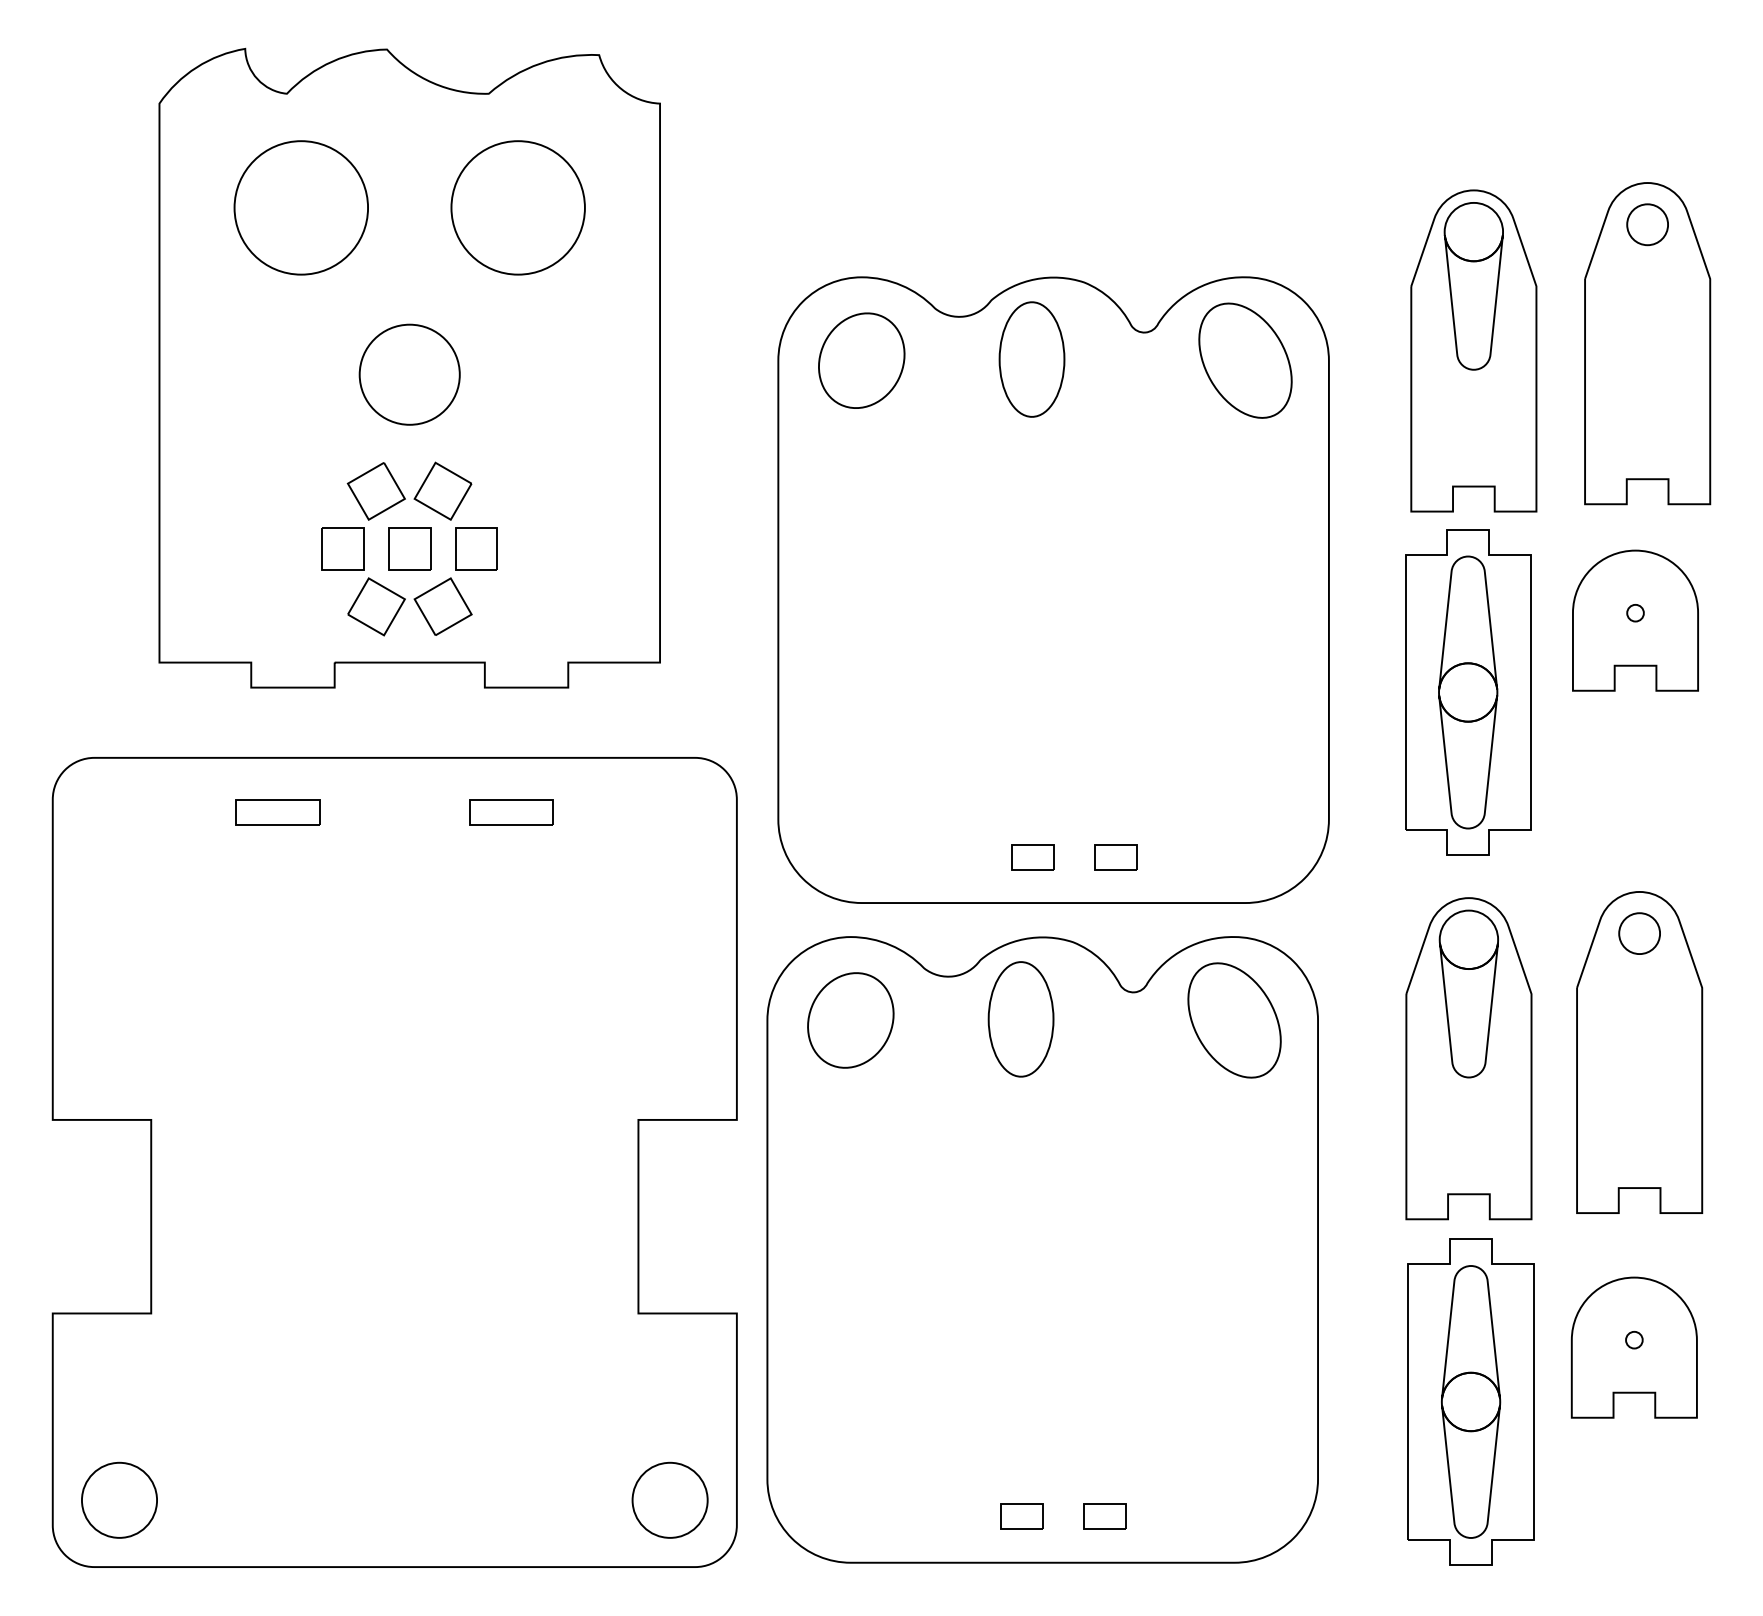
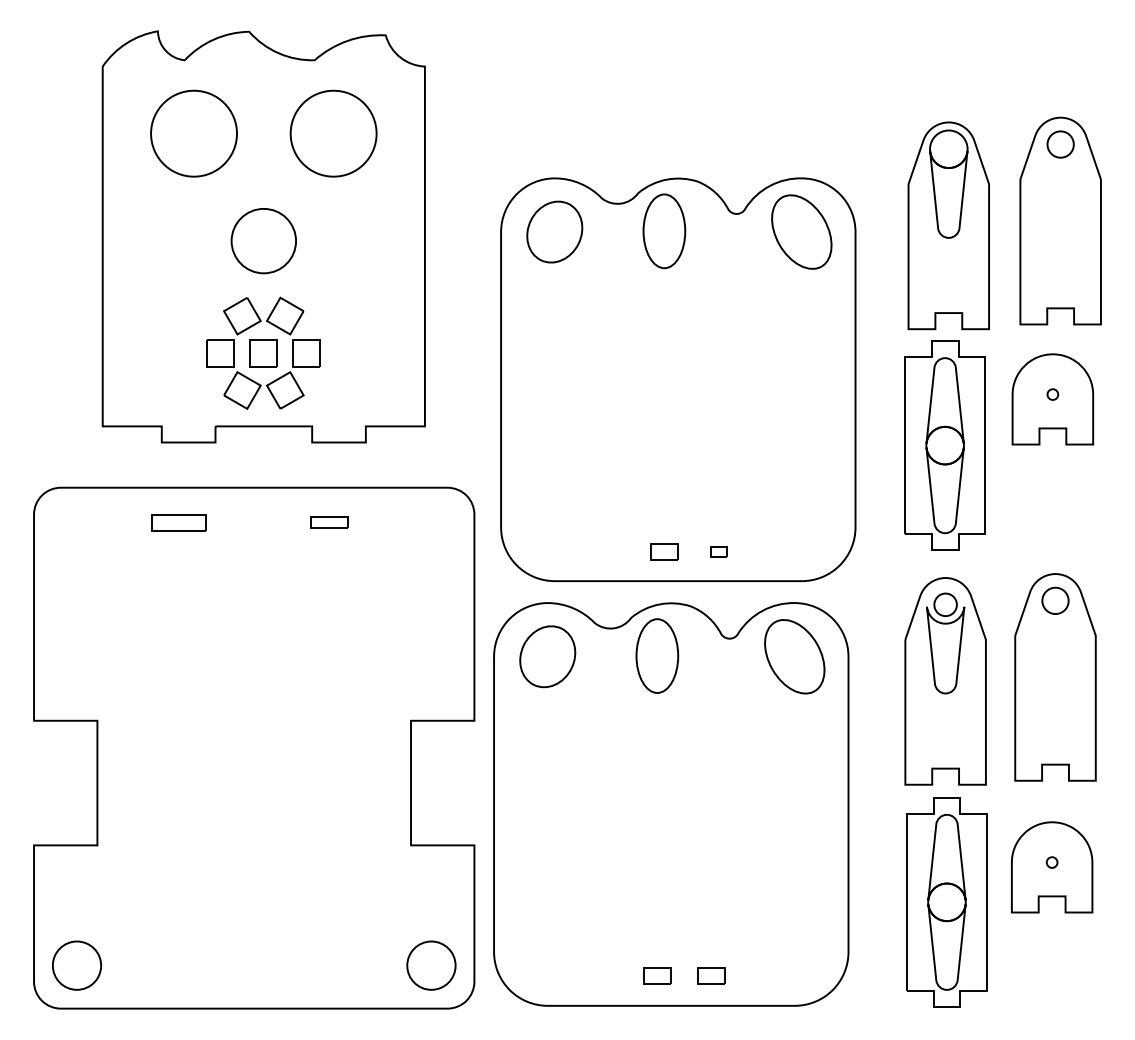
part: (511, 811) -> (329, 522), size x0.7
part: (1116, 856) -> (718, 551), size x0.6
circle: (1468, 939) -> (945, 604), size x0.6

